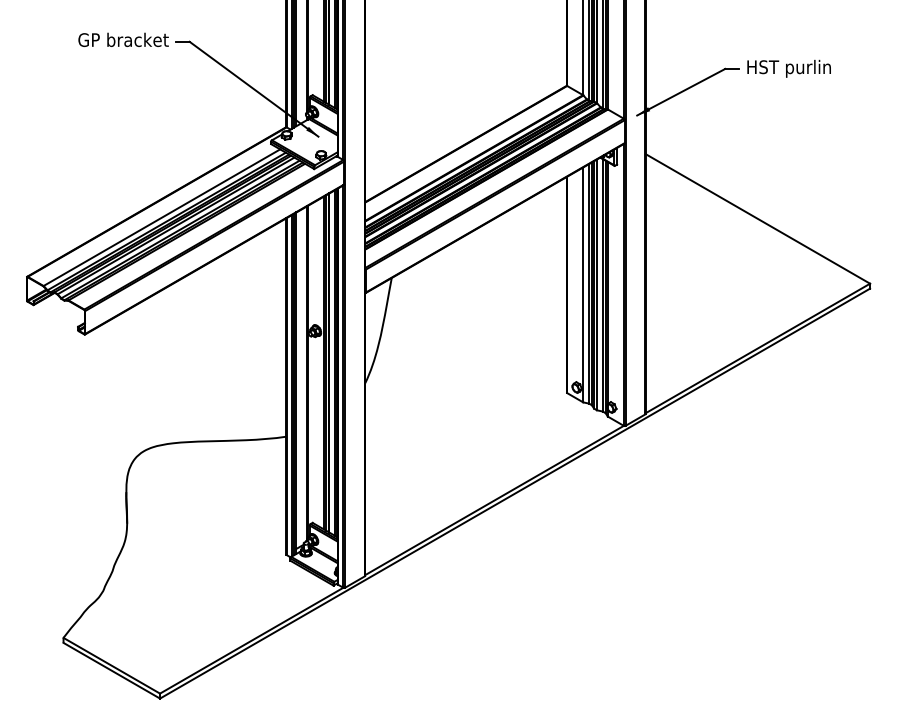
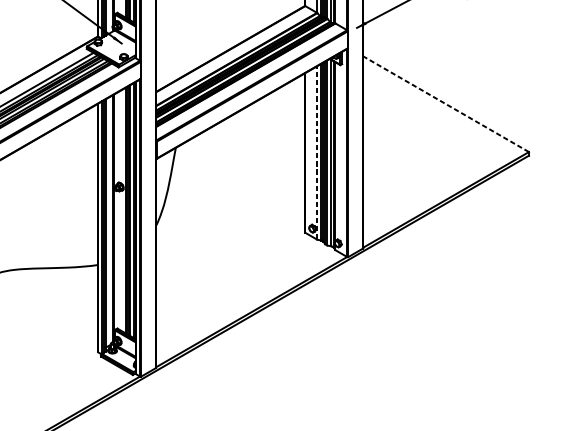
line: (757, 218) -> (445, 103), solid -> dashed
line: (583, 284) -> (317, 152), solid -> dashed

